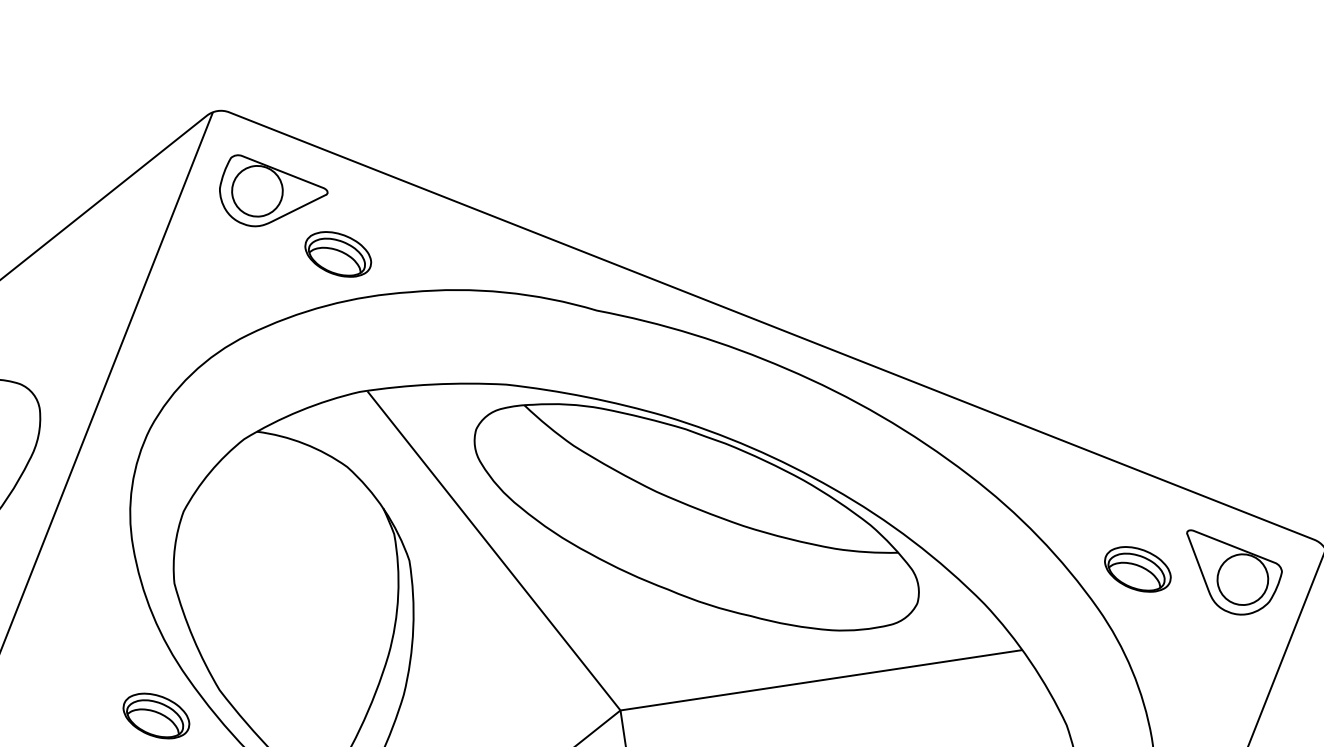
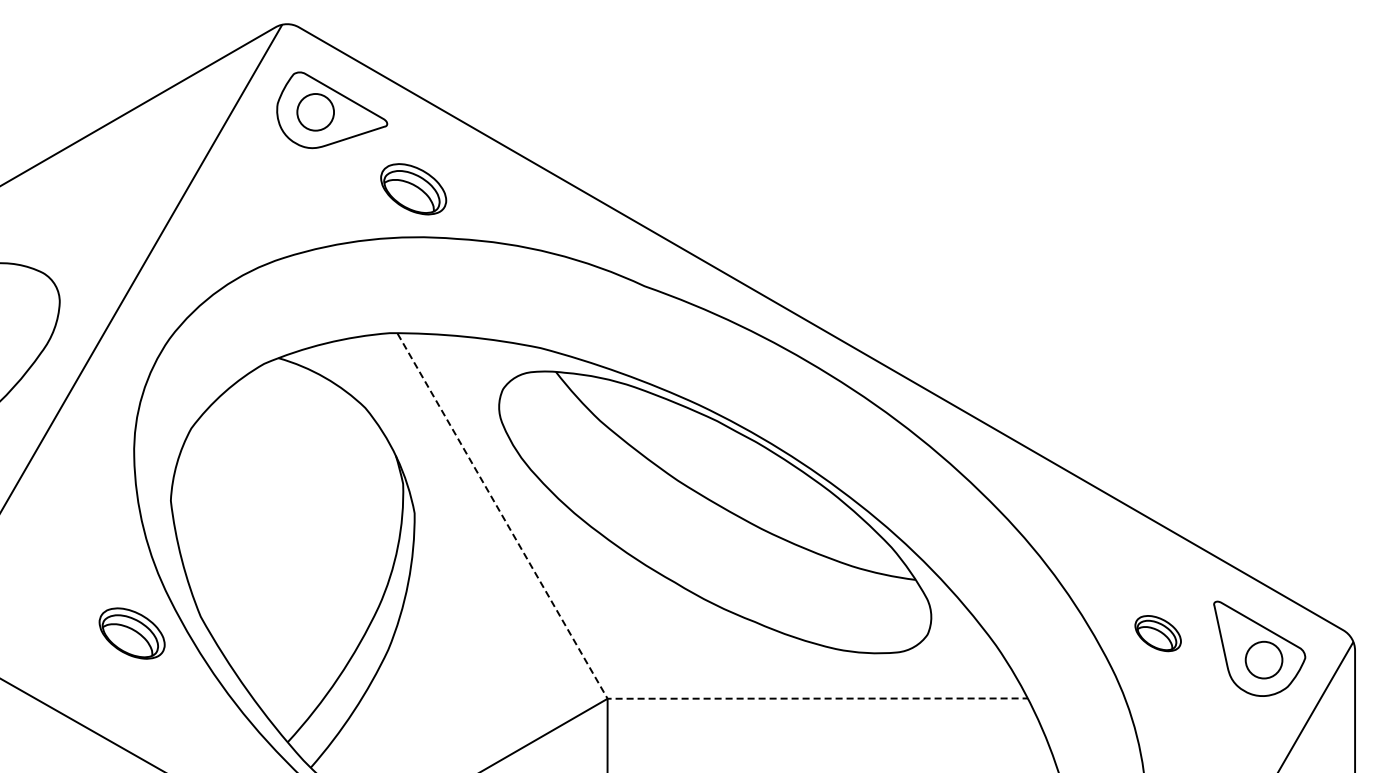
circle: (257, 191) -> (315, 112), size x0.7
part: (338, 254) -> (413, 189), moved
part: (1137, 569) -> (1157, 633), size x0.7
circle: (1242, 579) -> (1263, 659), size x0.7
line: (620, 710) -> (607, 698), solid -> dashed

